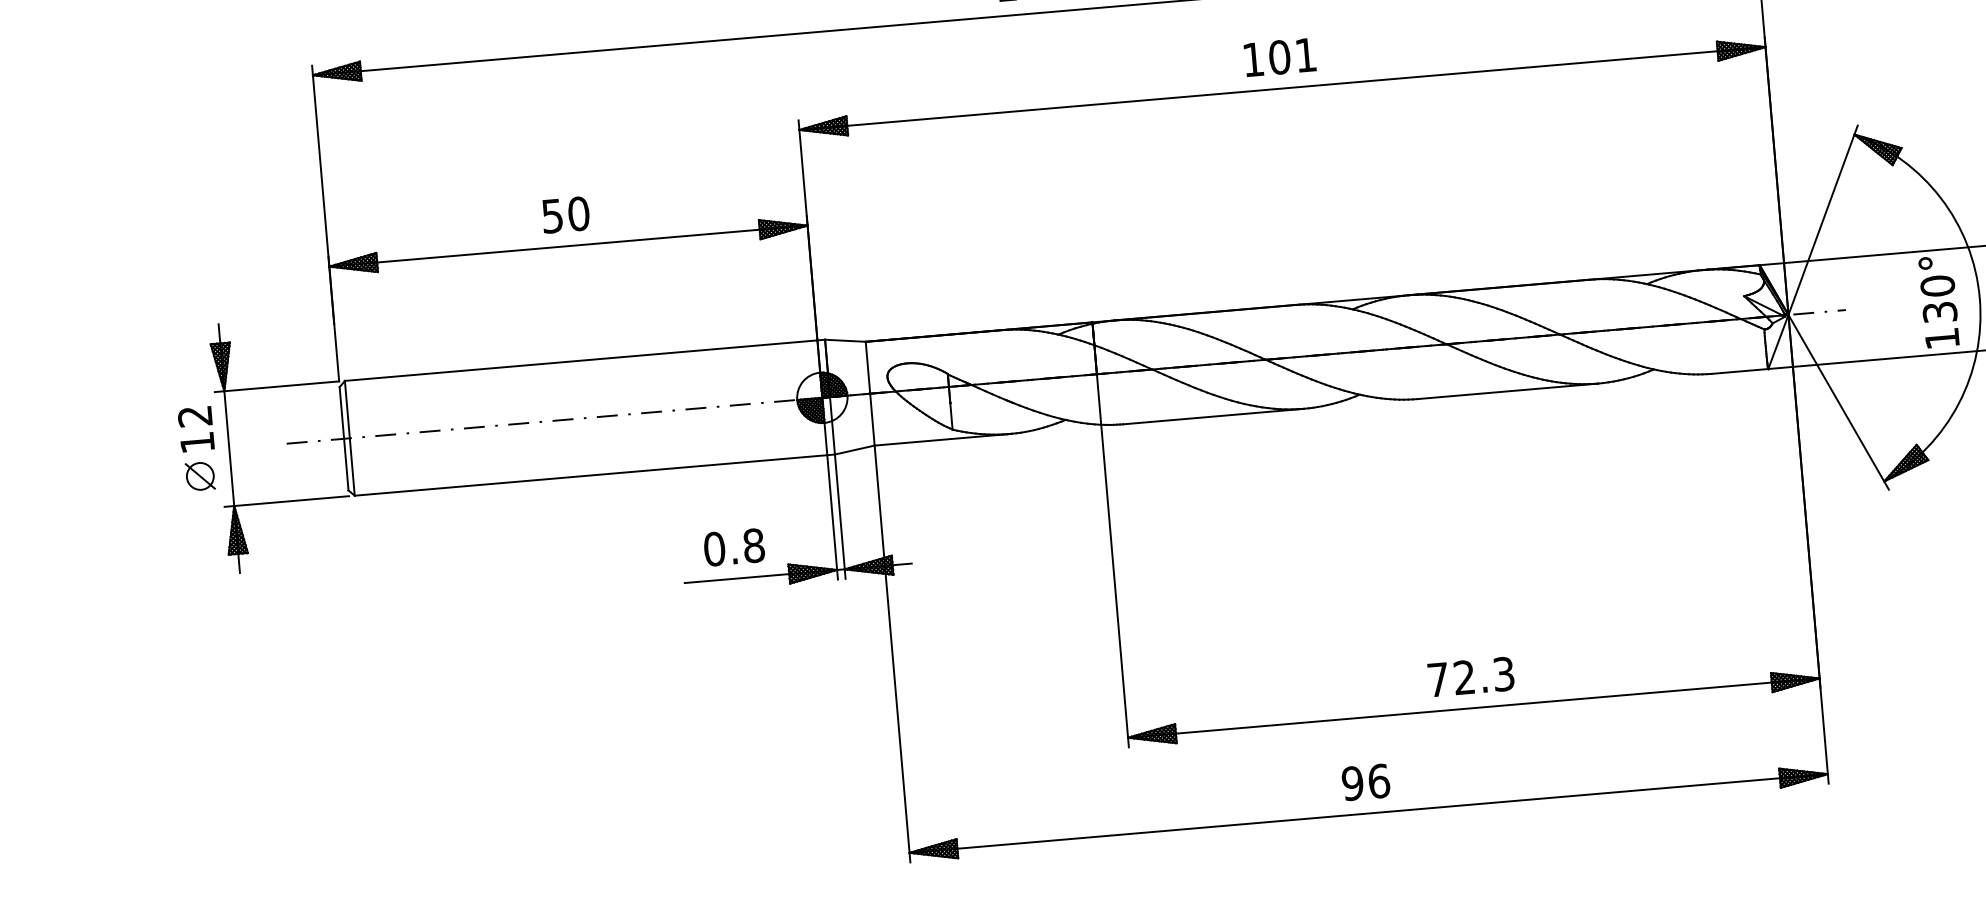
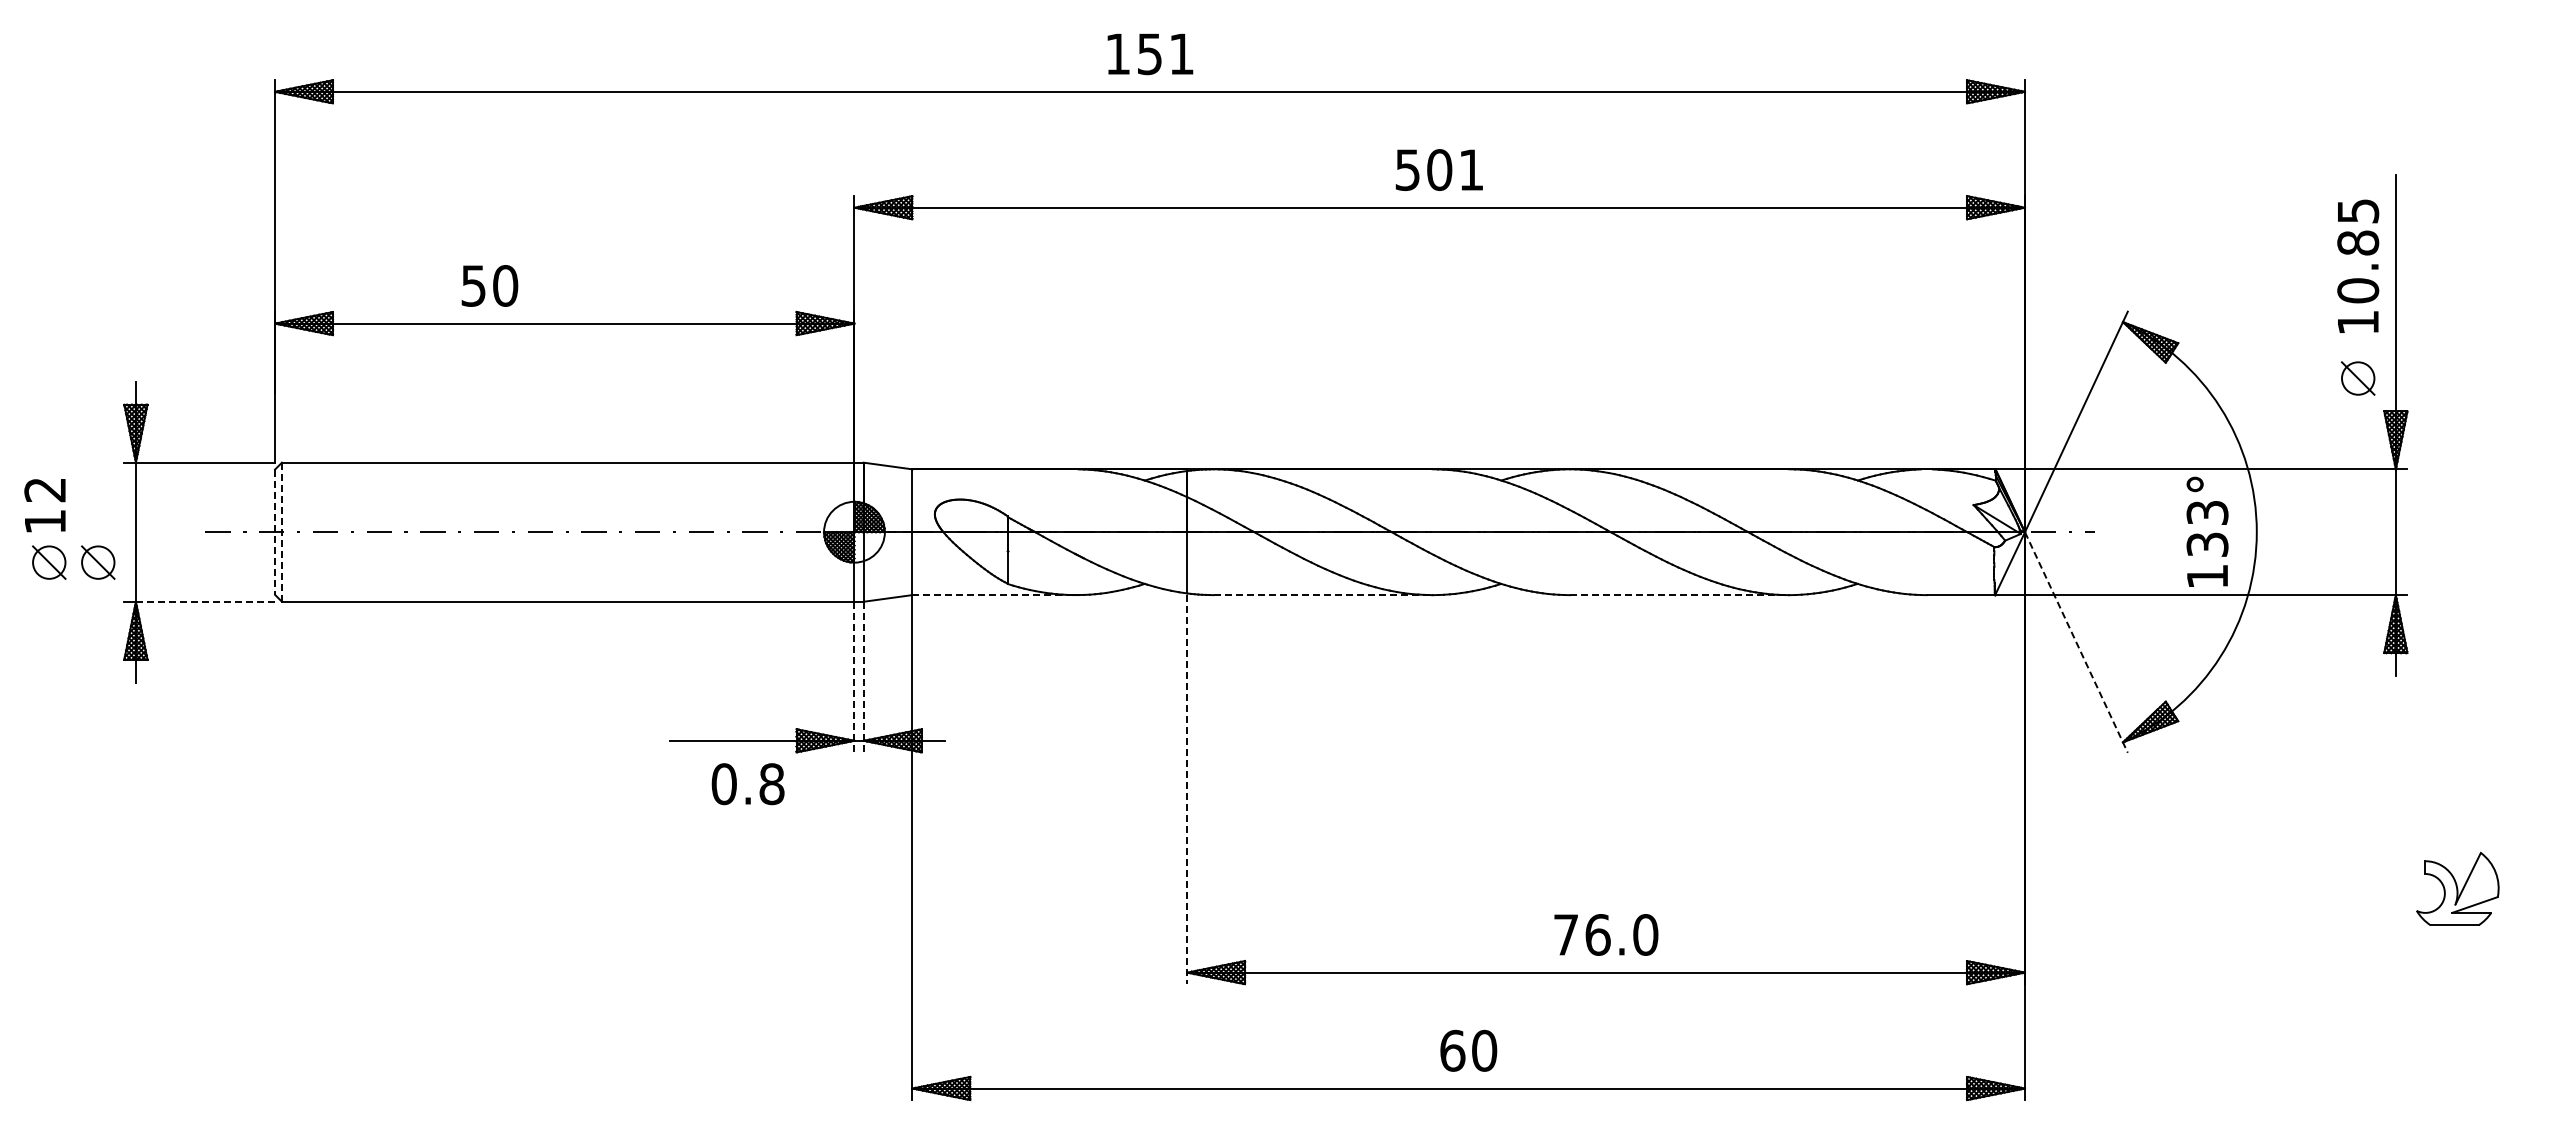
text: (1253, 60) -> (1407, 170), 101 -> 501
text: (565, 214) -> (489, 285), moved
text: (1937, 285) -> (2207, 512), 130° -> 133°
line: (1507, 391) -> (1679, 595), solid -> dashed
line: (1838, 402) -> (2076, 642), solid -> dashed
line: (1213, 416) -> (1323, 595), solid -> dashed
text: (195, 429) -> (44, 505), moved
line: (344, 438) -> (275, 532), solid -> dashed
line: (349, 438) -> (281, 532), solid -> dashed
line: (942, 440) -> (994, 595), solid -> dashed
part: (160, 479) -> (49, 562), added
line: (291, 500) -> (205, 601), solid -> dashed
line: (840, 516) -> (863, 676), solid -> dashed
line: (832, 517) -> (854, 677), solid -> dashed
text: (733, 547) -> (747, 784), moved
line: (1115, 586) -> (1187, 789), solid -> dashed
text: (1483, 675) -> (1621, 934), 72.3 -> 76.0
text: (1365, 782) -> (1468, 1050), 96 -> 60

